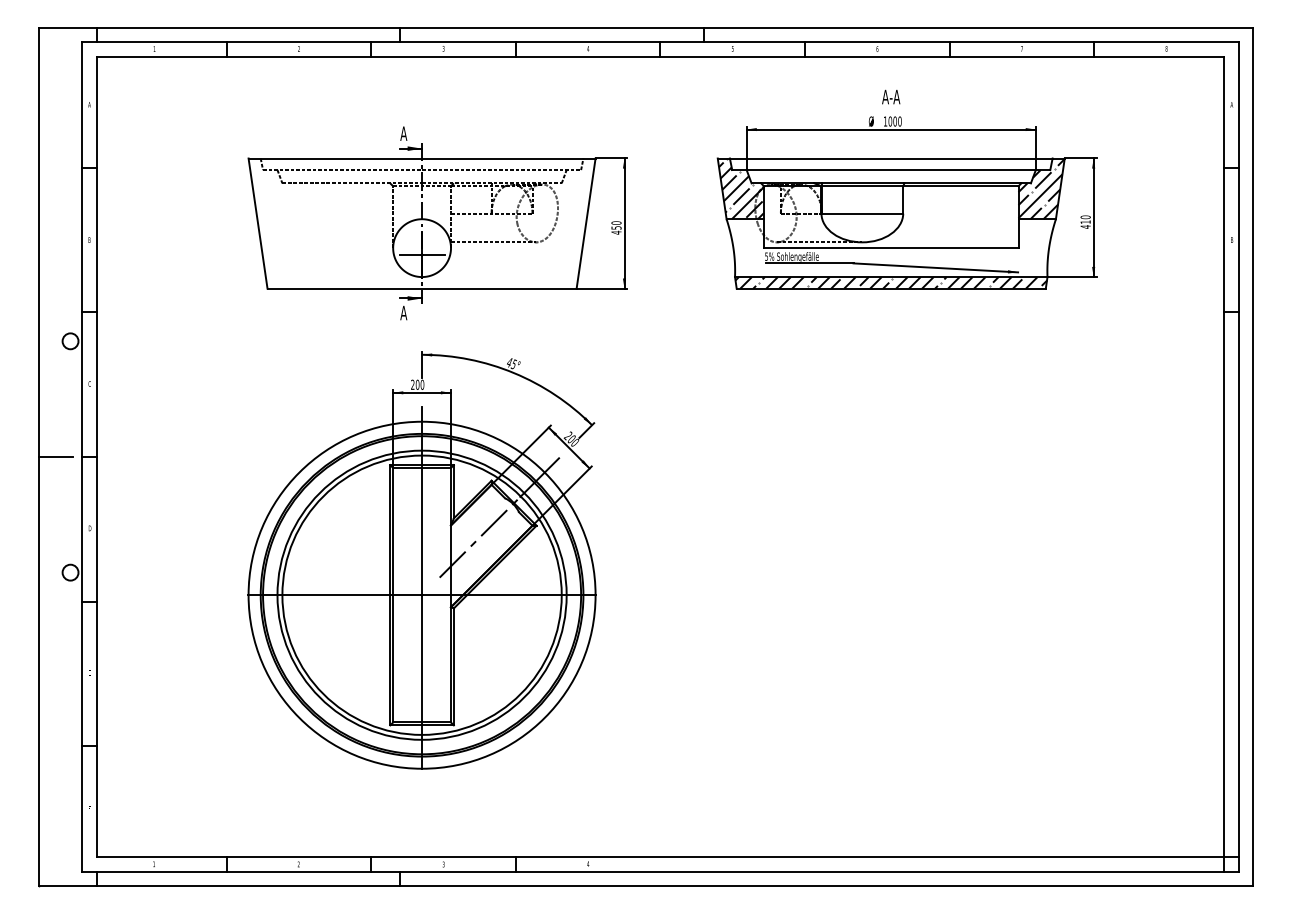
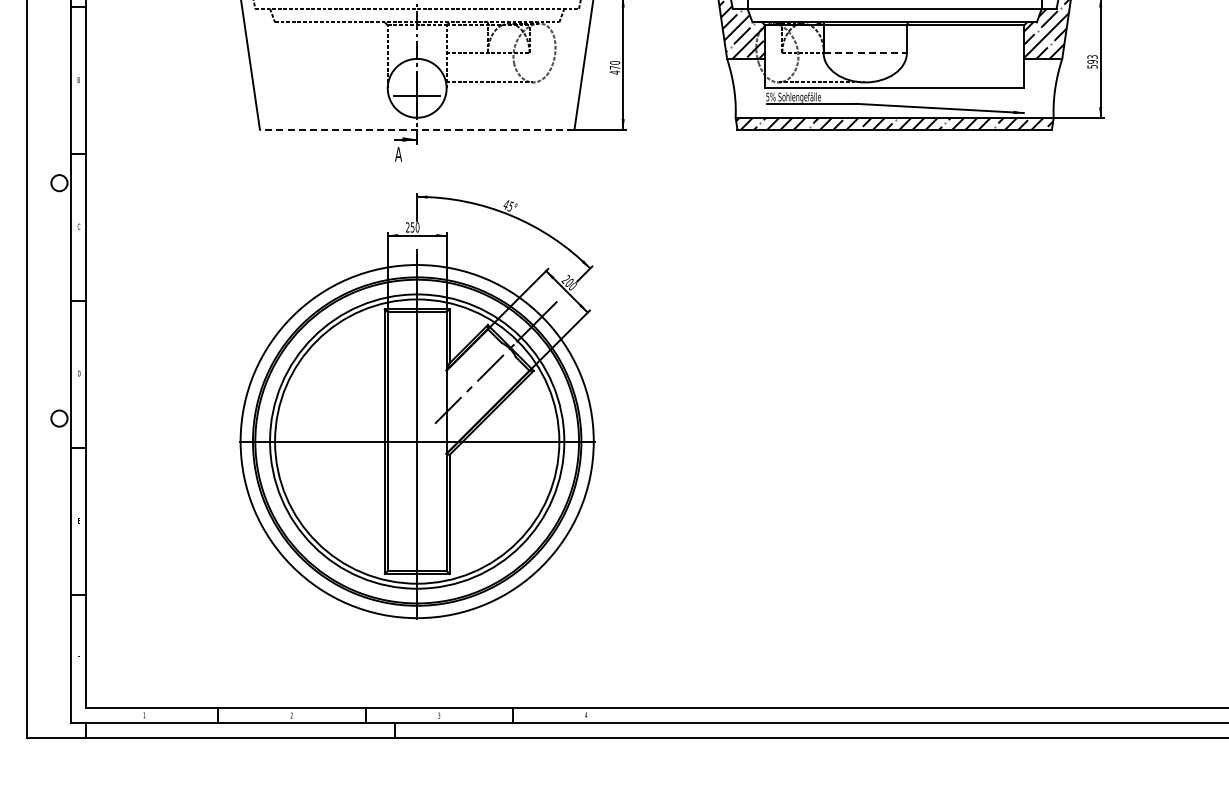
line: (862, 213) -> (865, 53), solid -> dashed
text: (1085, 221) -> (1092, 61), 410 -> 593
text: (616, 227) -> (615, 67), 450 -> 470
line: (422, 288) -> (417, 129), solid -> dashed
text: (417, 384) -> (412, 227), 200 -> 250
line: (55, 456) -> (44, 300), removed

